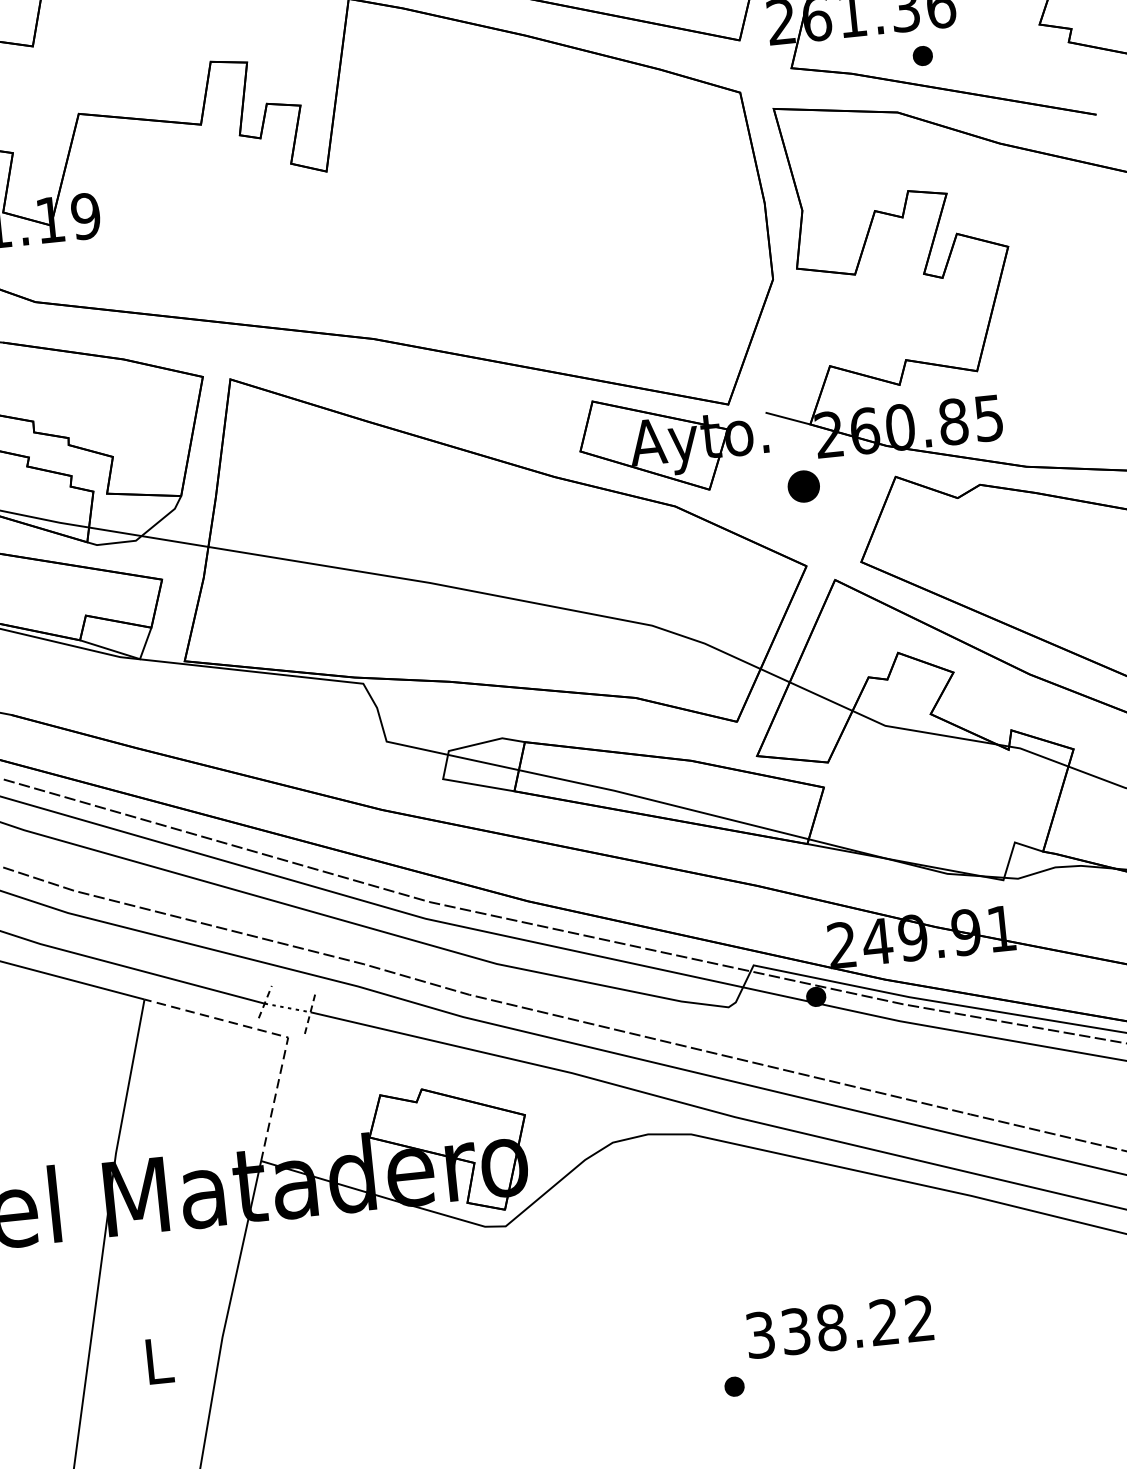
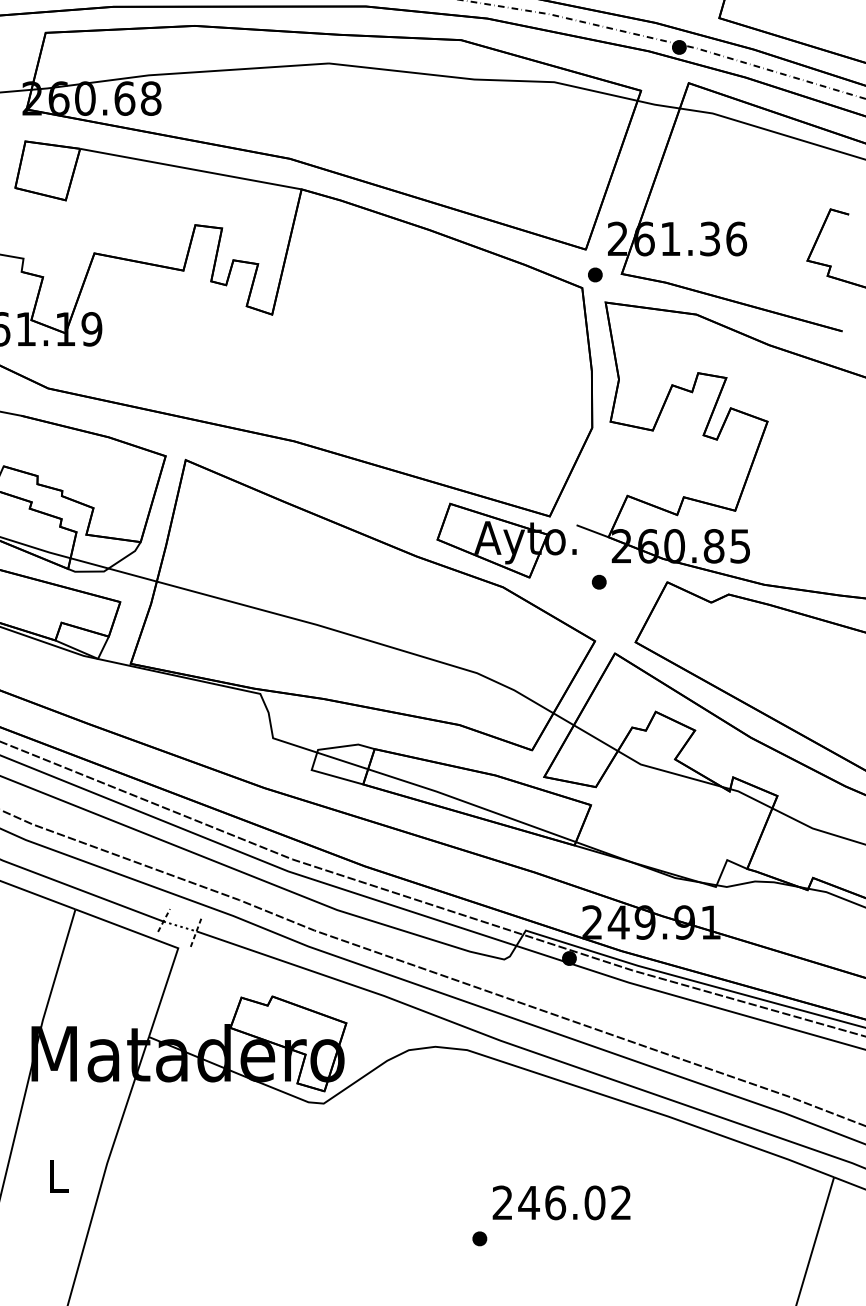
part: (923, 55) -> (595, 274), moved
part: (804, 485) -> (599, 581), size x0.62
line: (277, 1034) -> (170, 945), dashed -> solid
text: (821, 1328) -> (548, 1202), 338.22 -> 246.02

